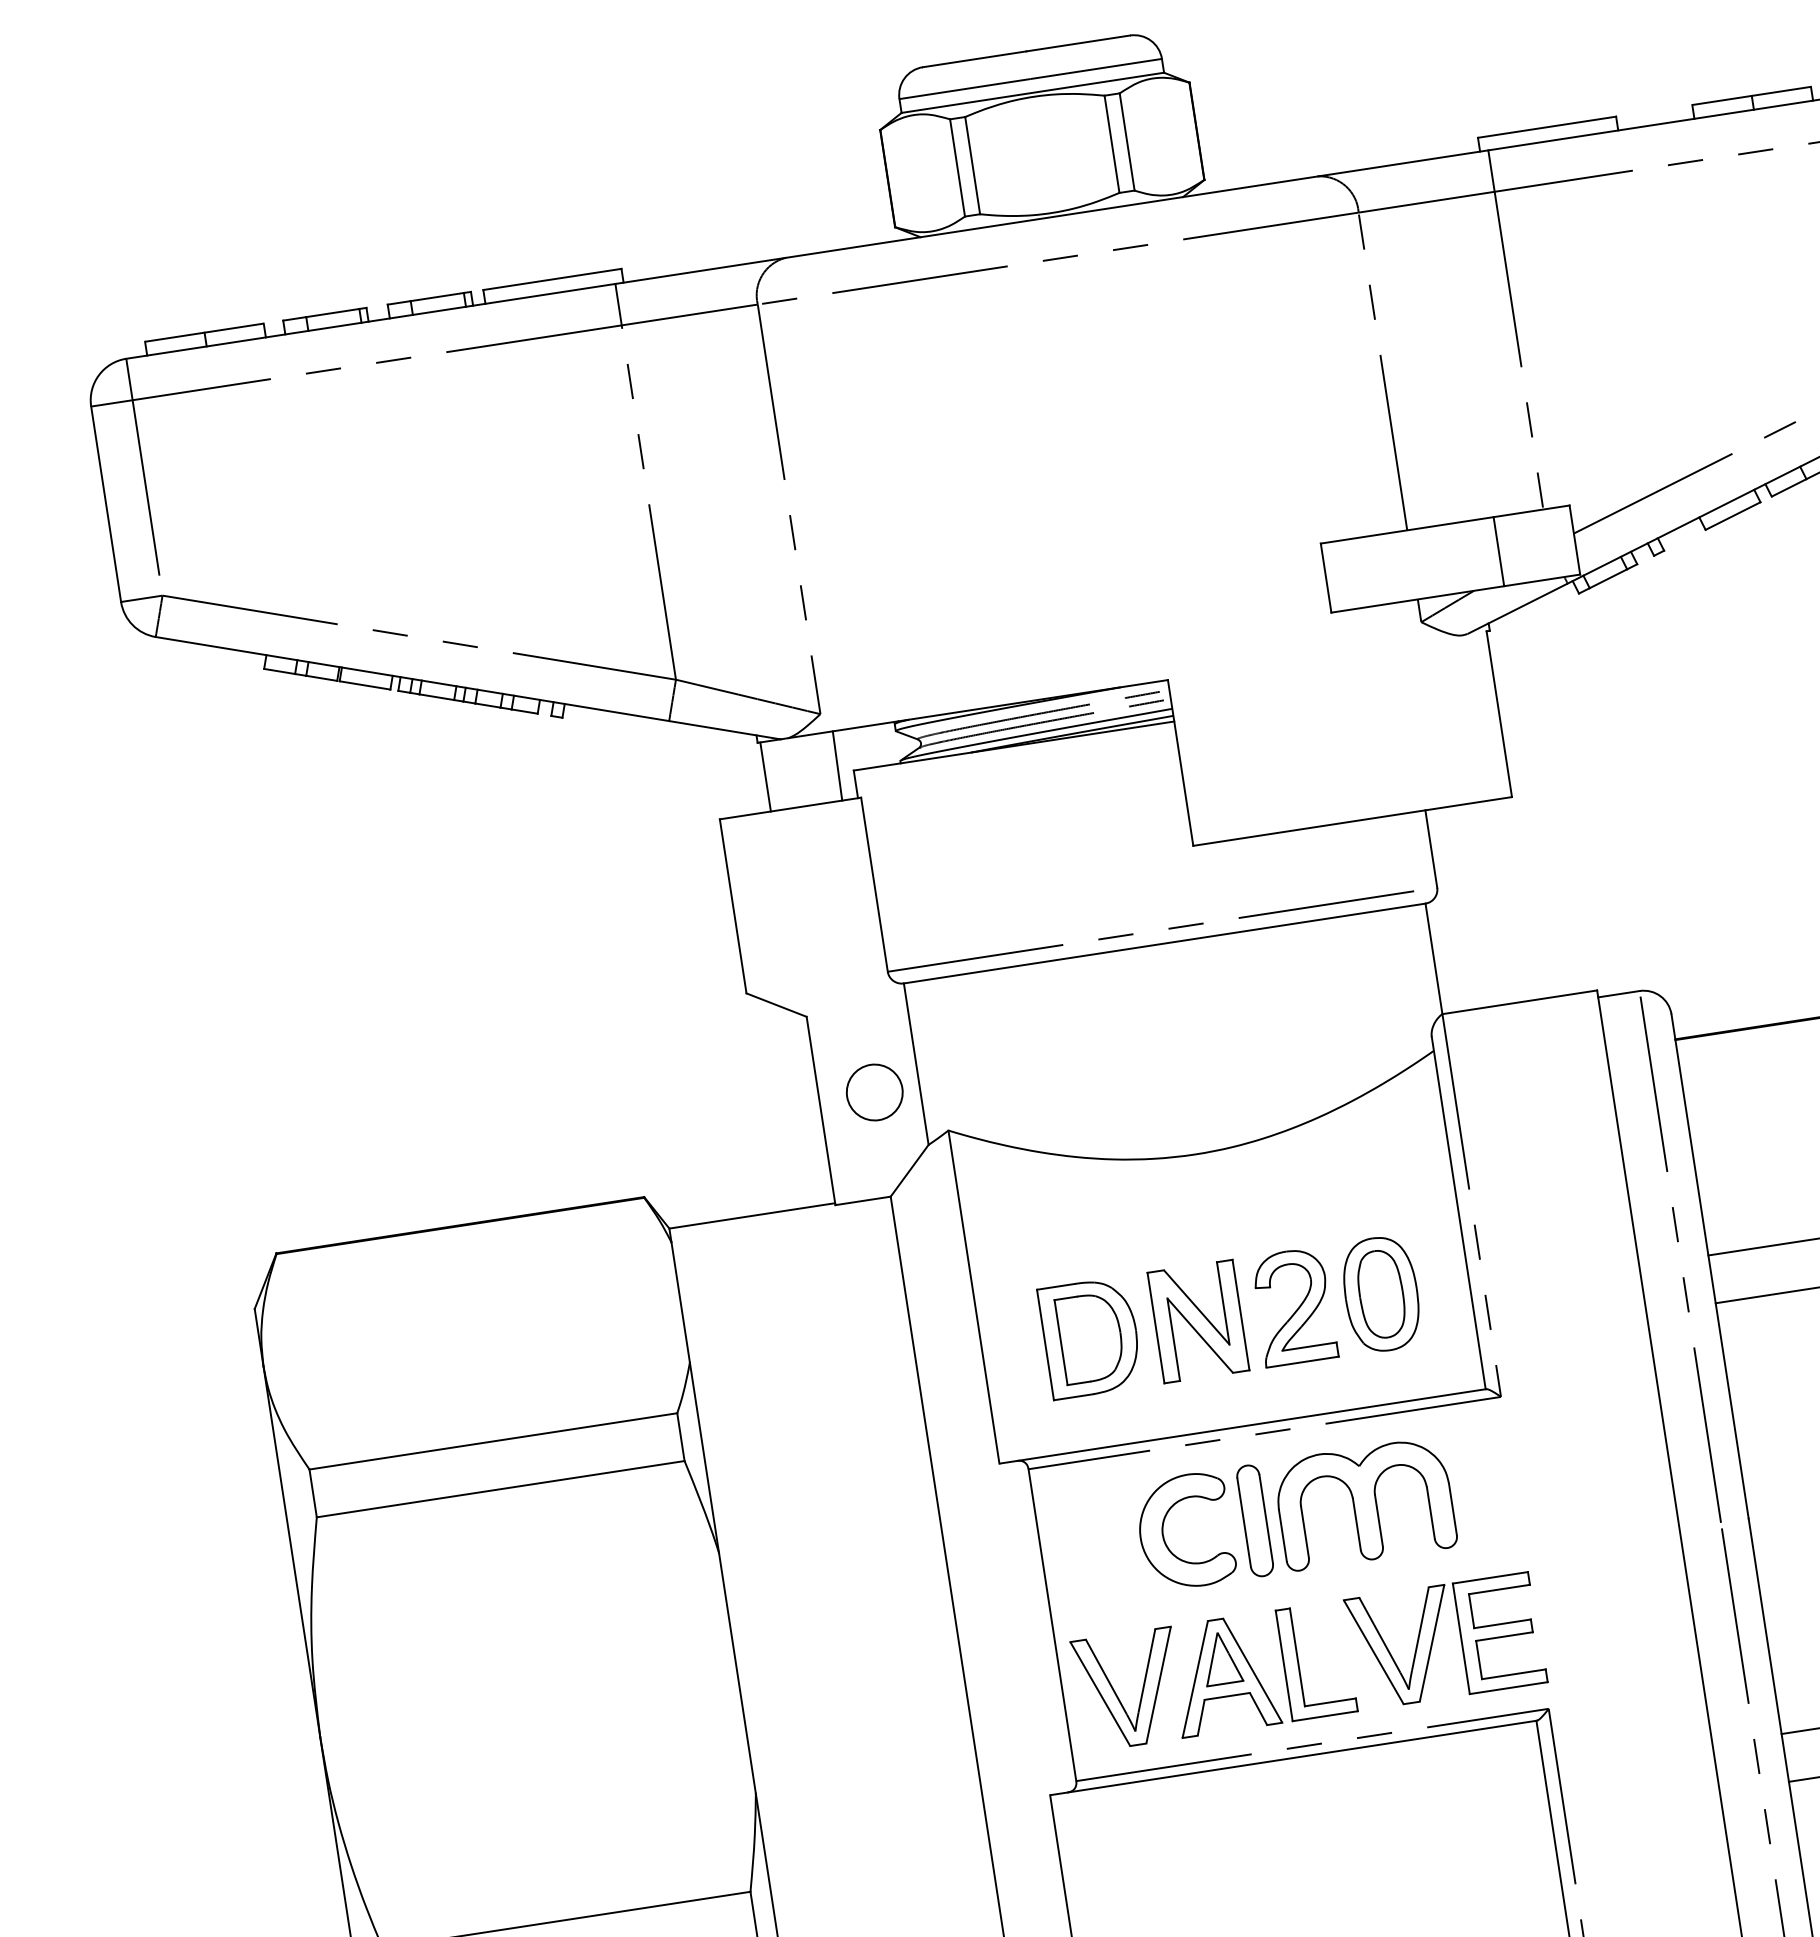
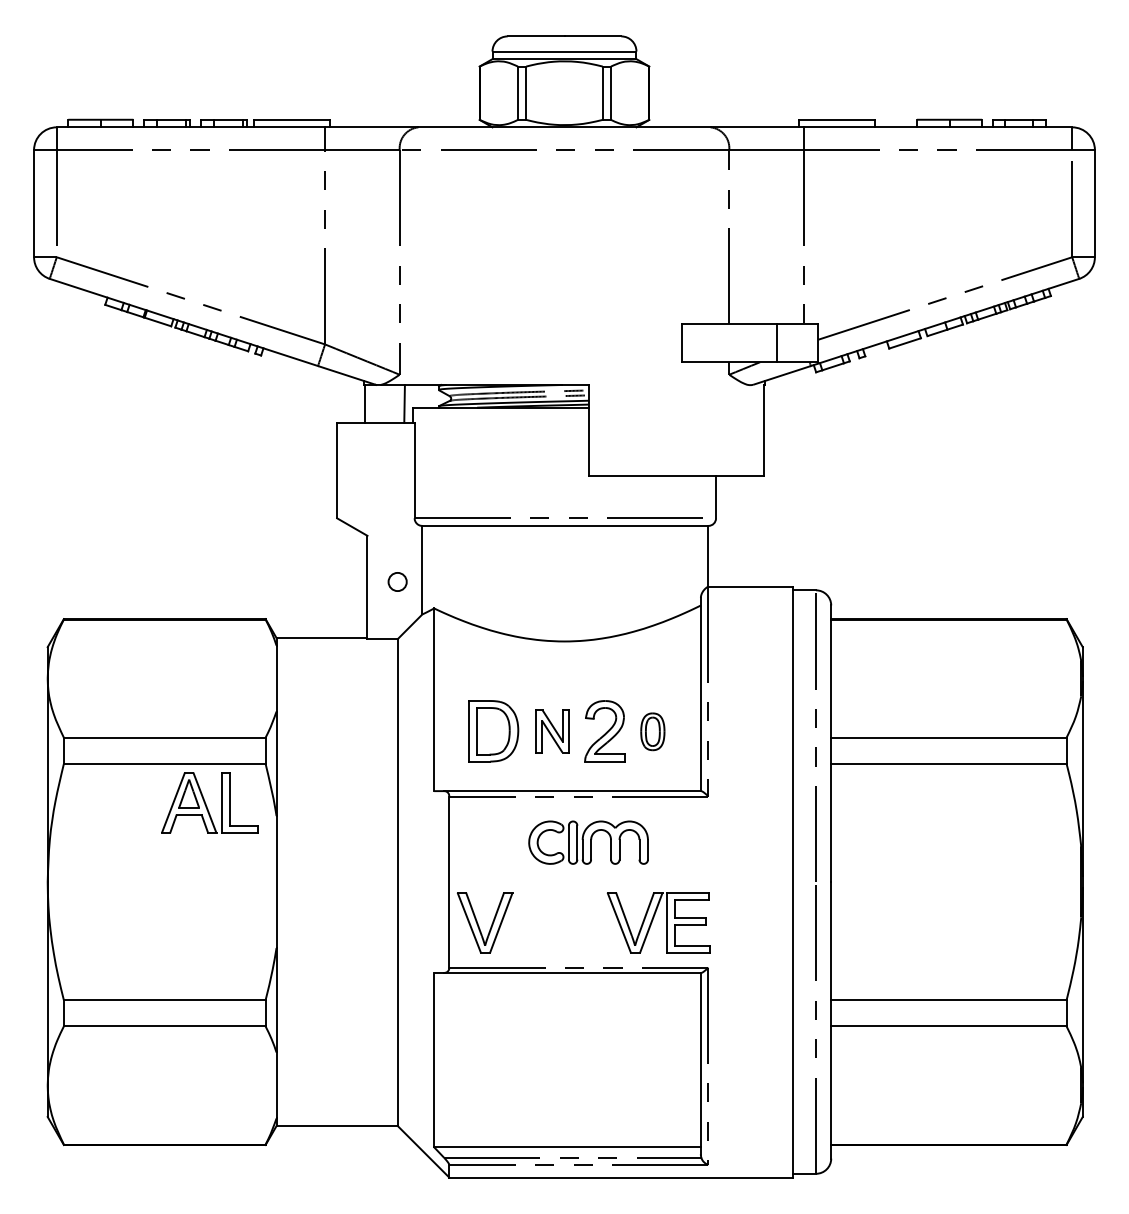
circle: (874, 1091) -> (397, 581), size x0.6
part: (1380, 1294) -> (652, 731), size x0.6
part: (1198, 1321) -> (552, 731), size x0.7
part: (1295, 1514) -> (588, 842), size x0.7
part: (1260, 1668) -> (209, 802), moved

